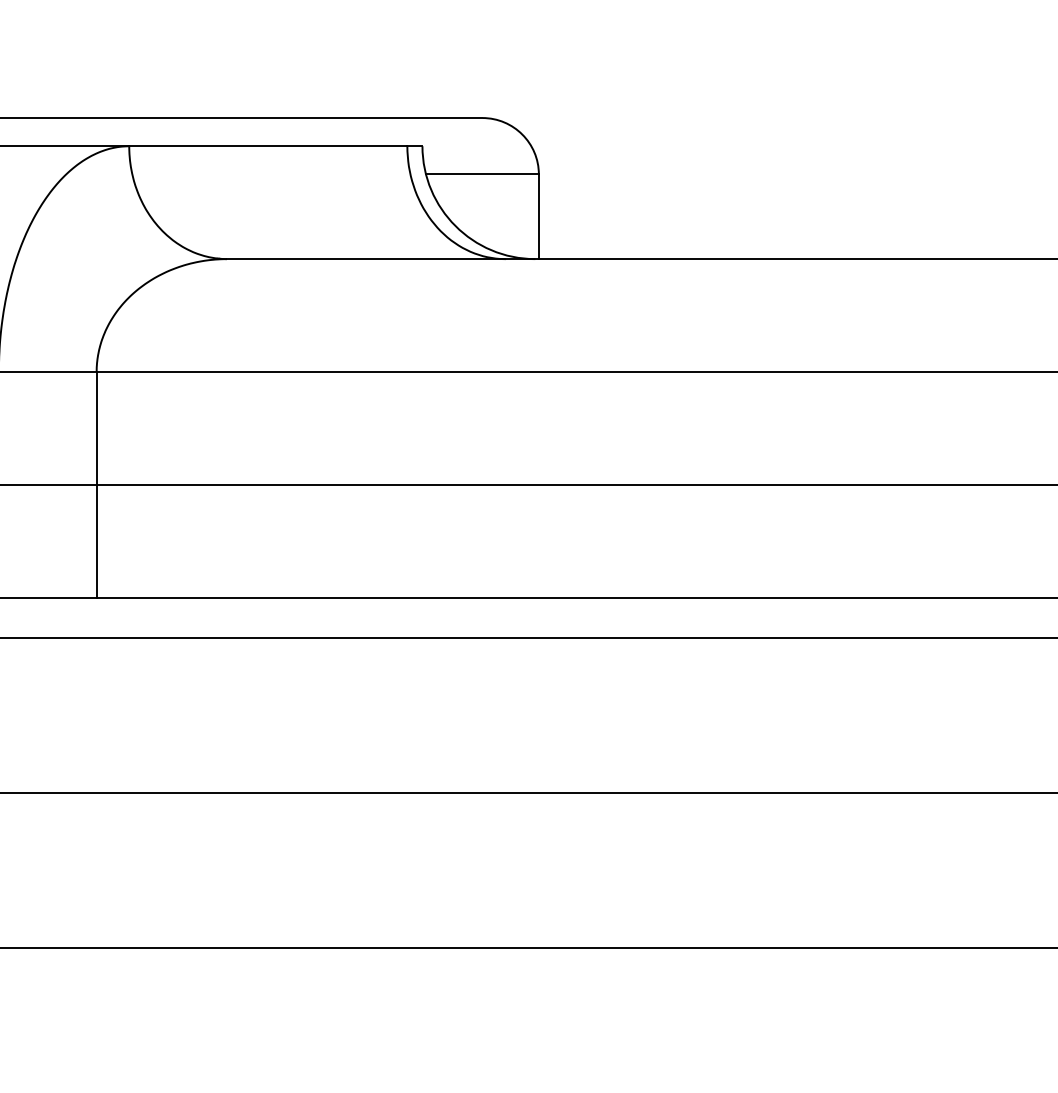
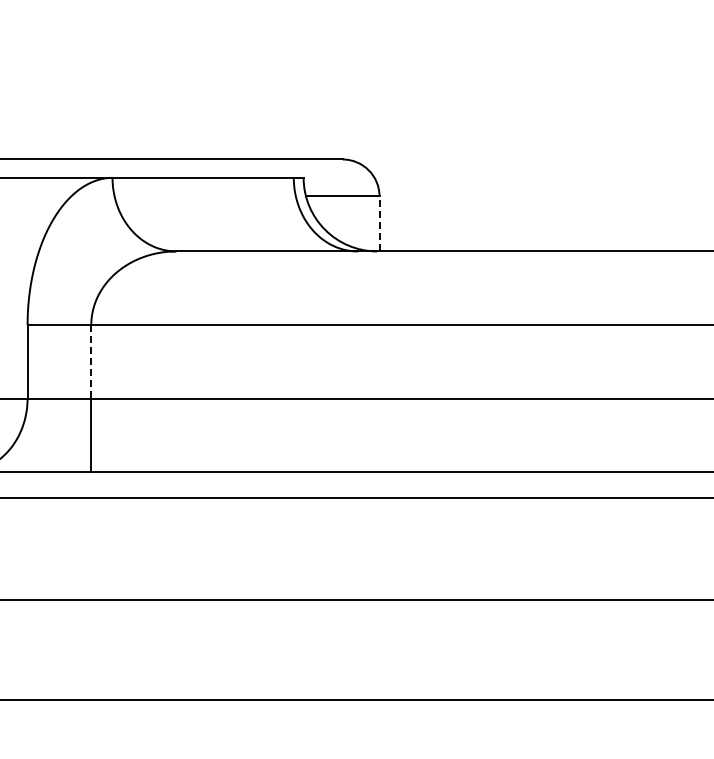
line: (538, 216) -> (379, 223), solid -> dashed
line: (96, 428) -> (91, 361), solid -> dashed

